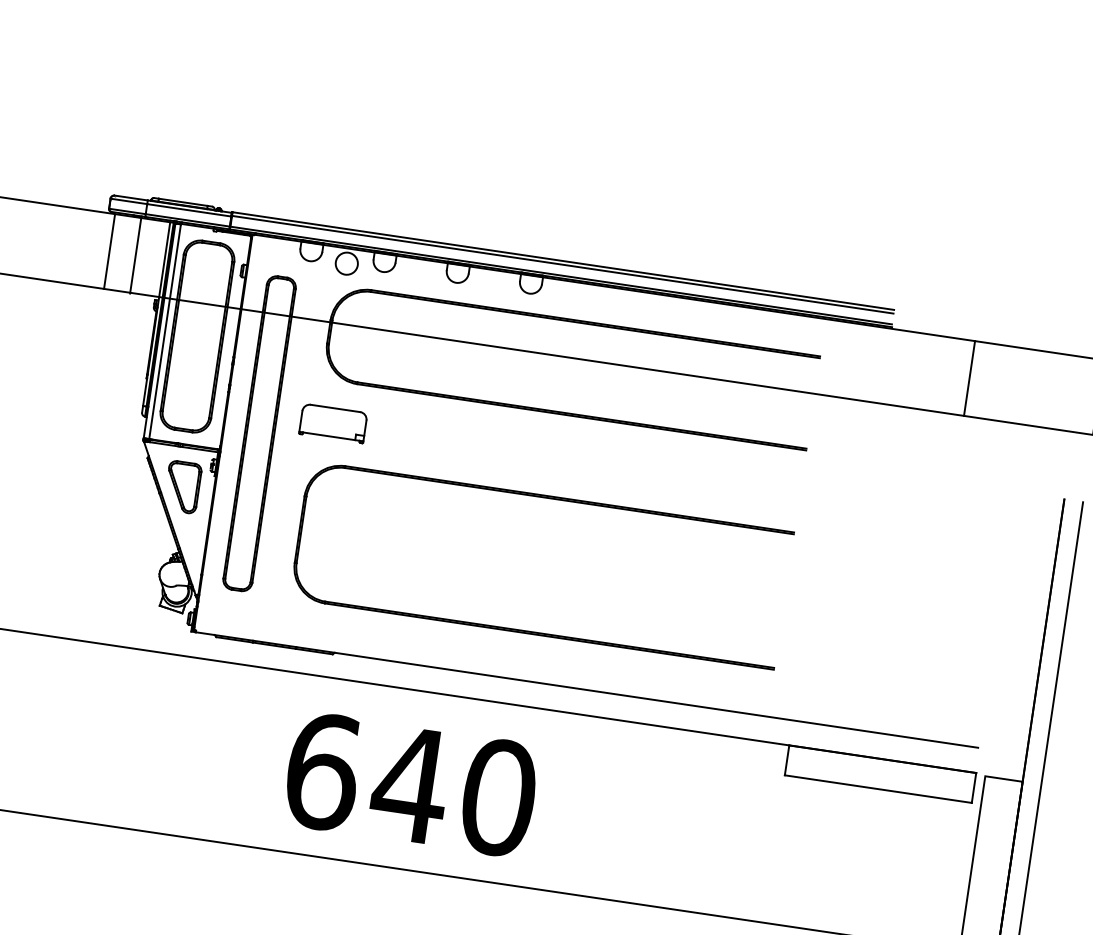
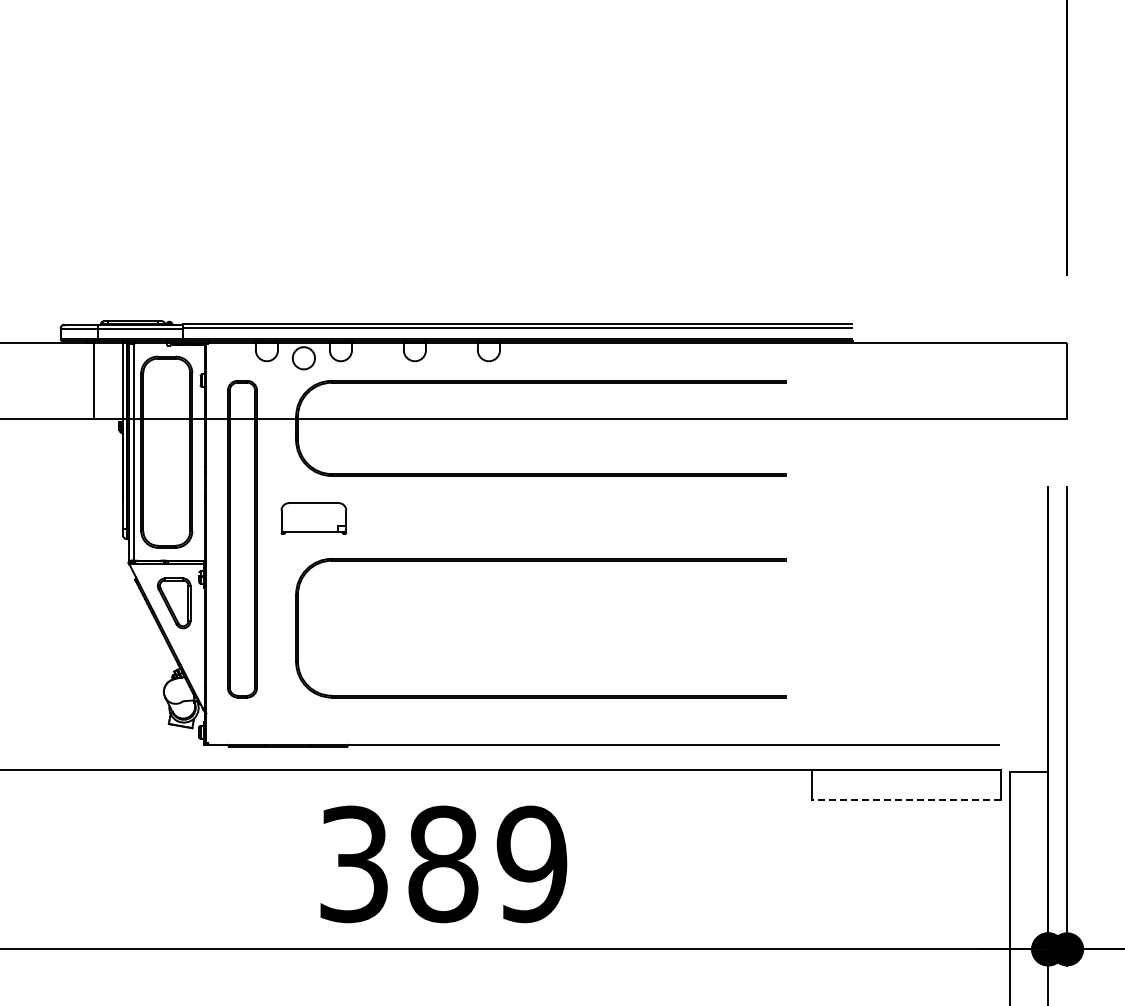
line: (109, 251) -> (67, 380), removed
line: (969, 378) -> (936, 380), removed
text: (410, 784) -> (443, 864), 640 -> 389
line: (877, 789) -> (905, 800), solid -> dashed

